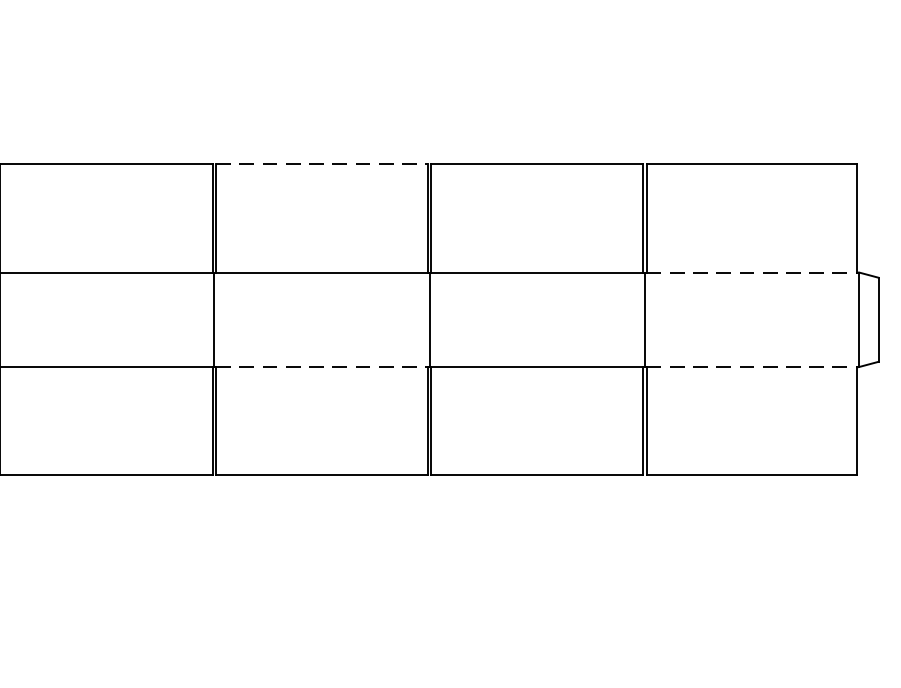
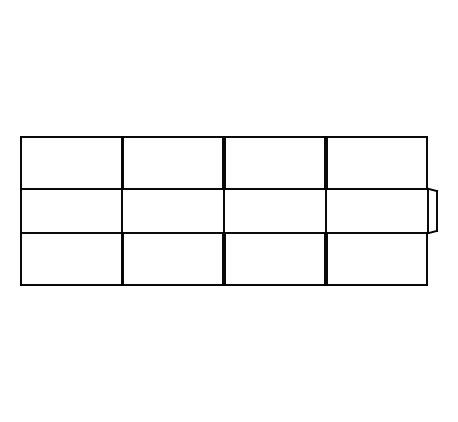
line: (322, 164) -> (173, 137), dashed -> solid
line: (751, 272) -> (376, 188), dashed -> solid
line: (322, 367) -> (173, 233), dashed -> solid
line: (751, 367) -> (376, 233), dashed -> solid

